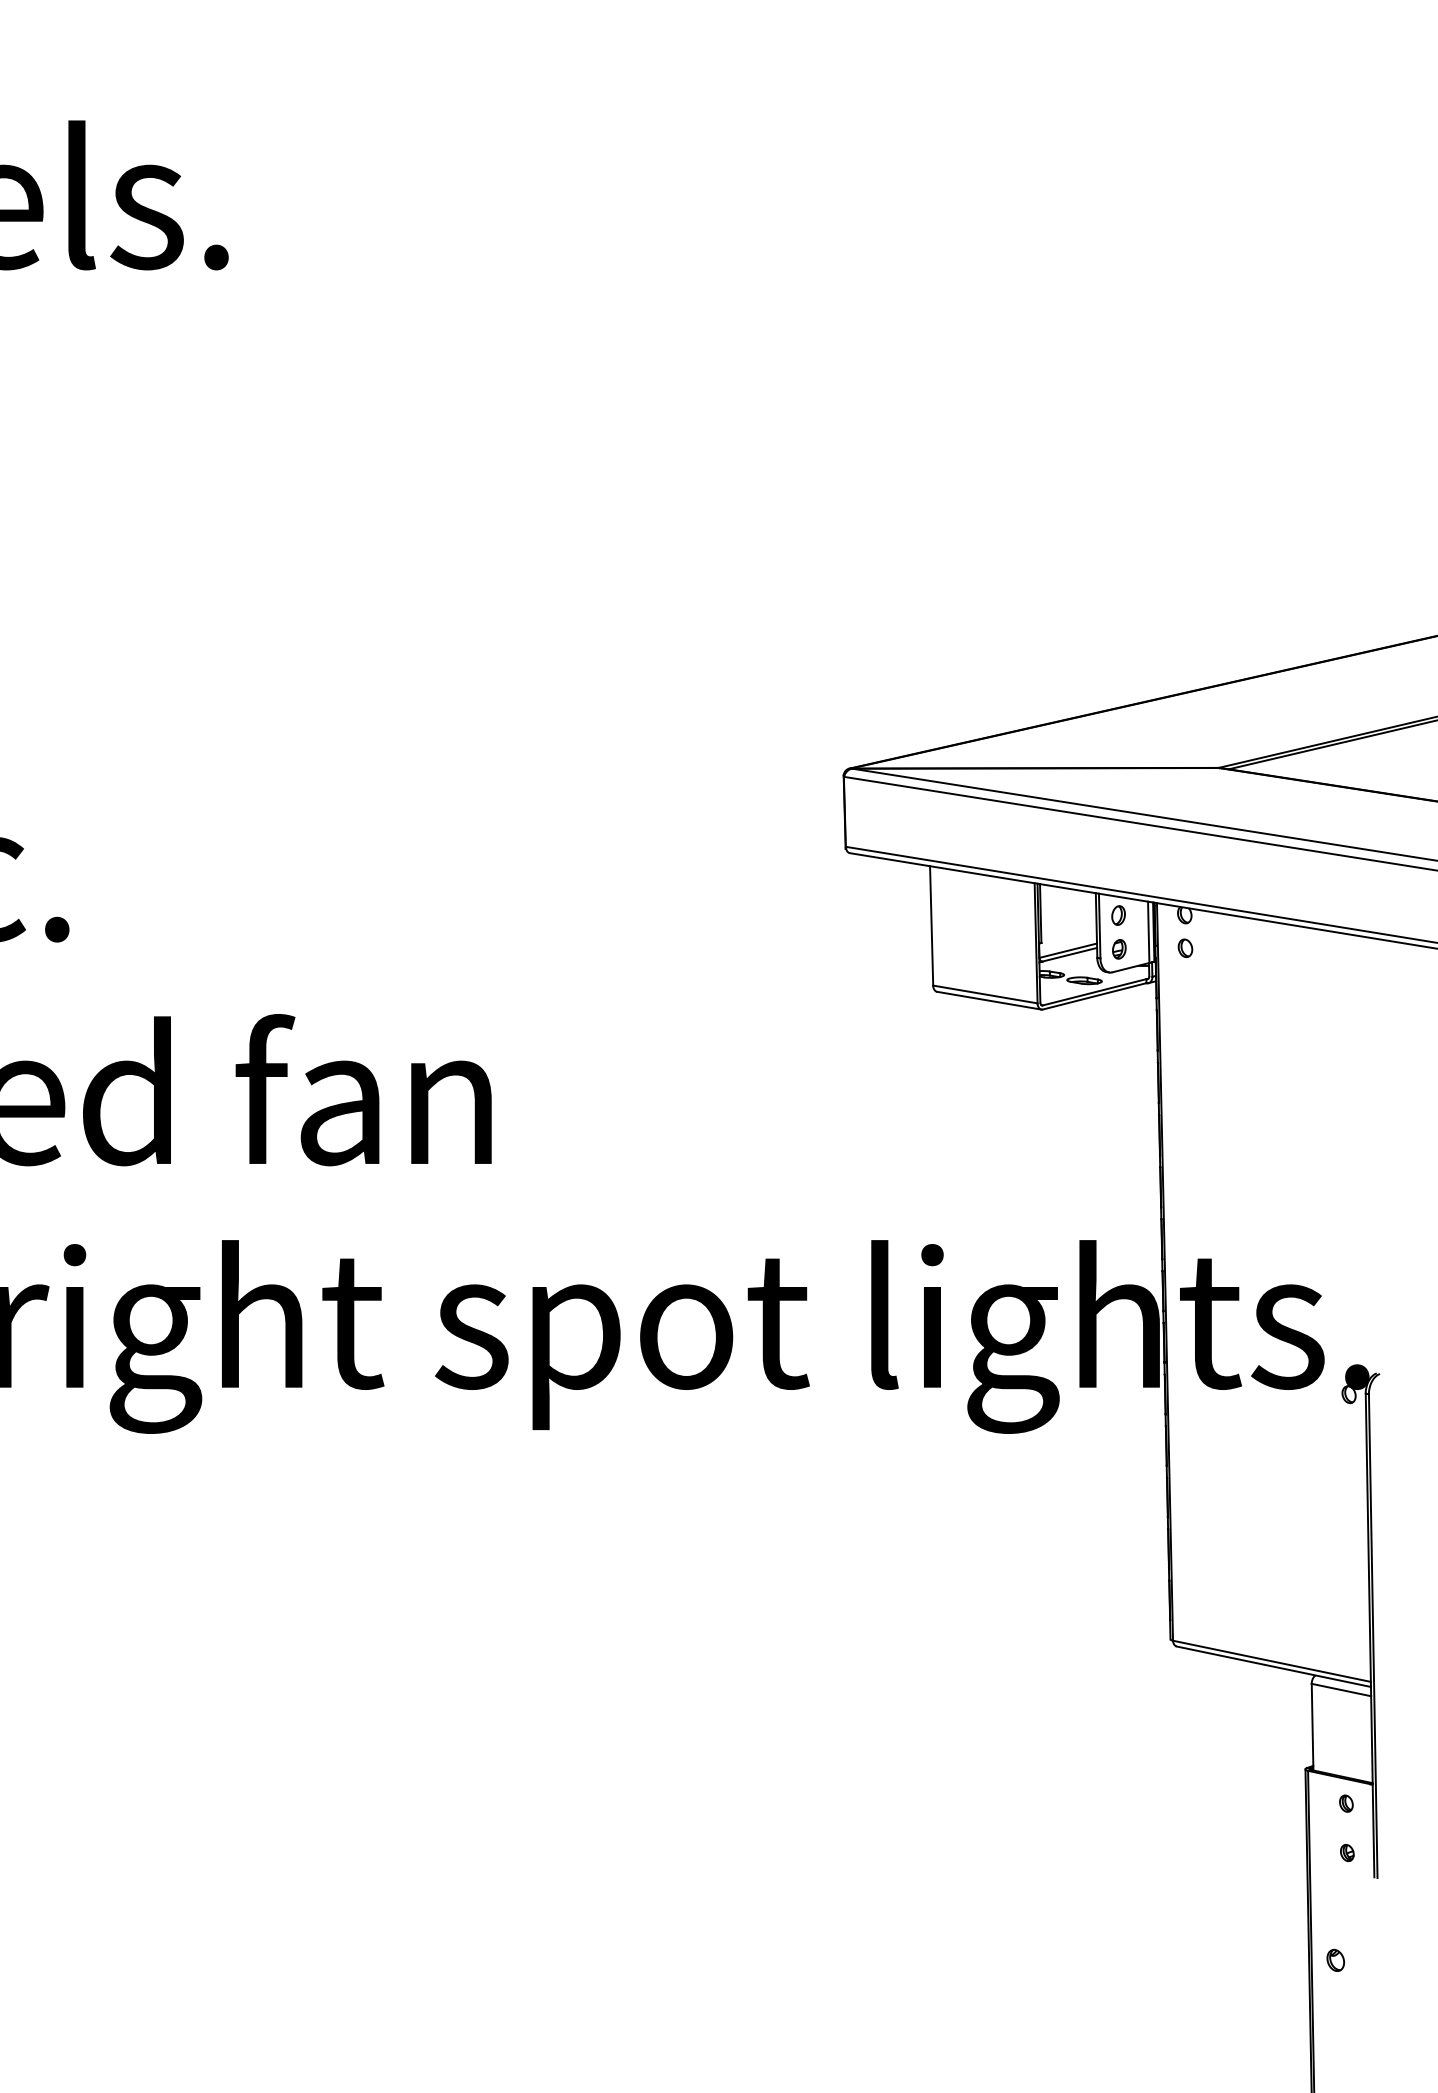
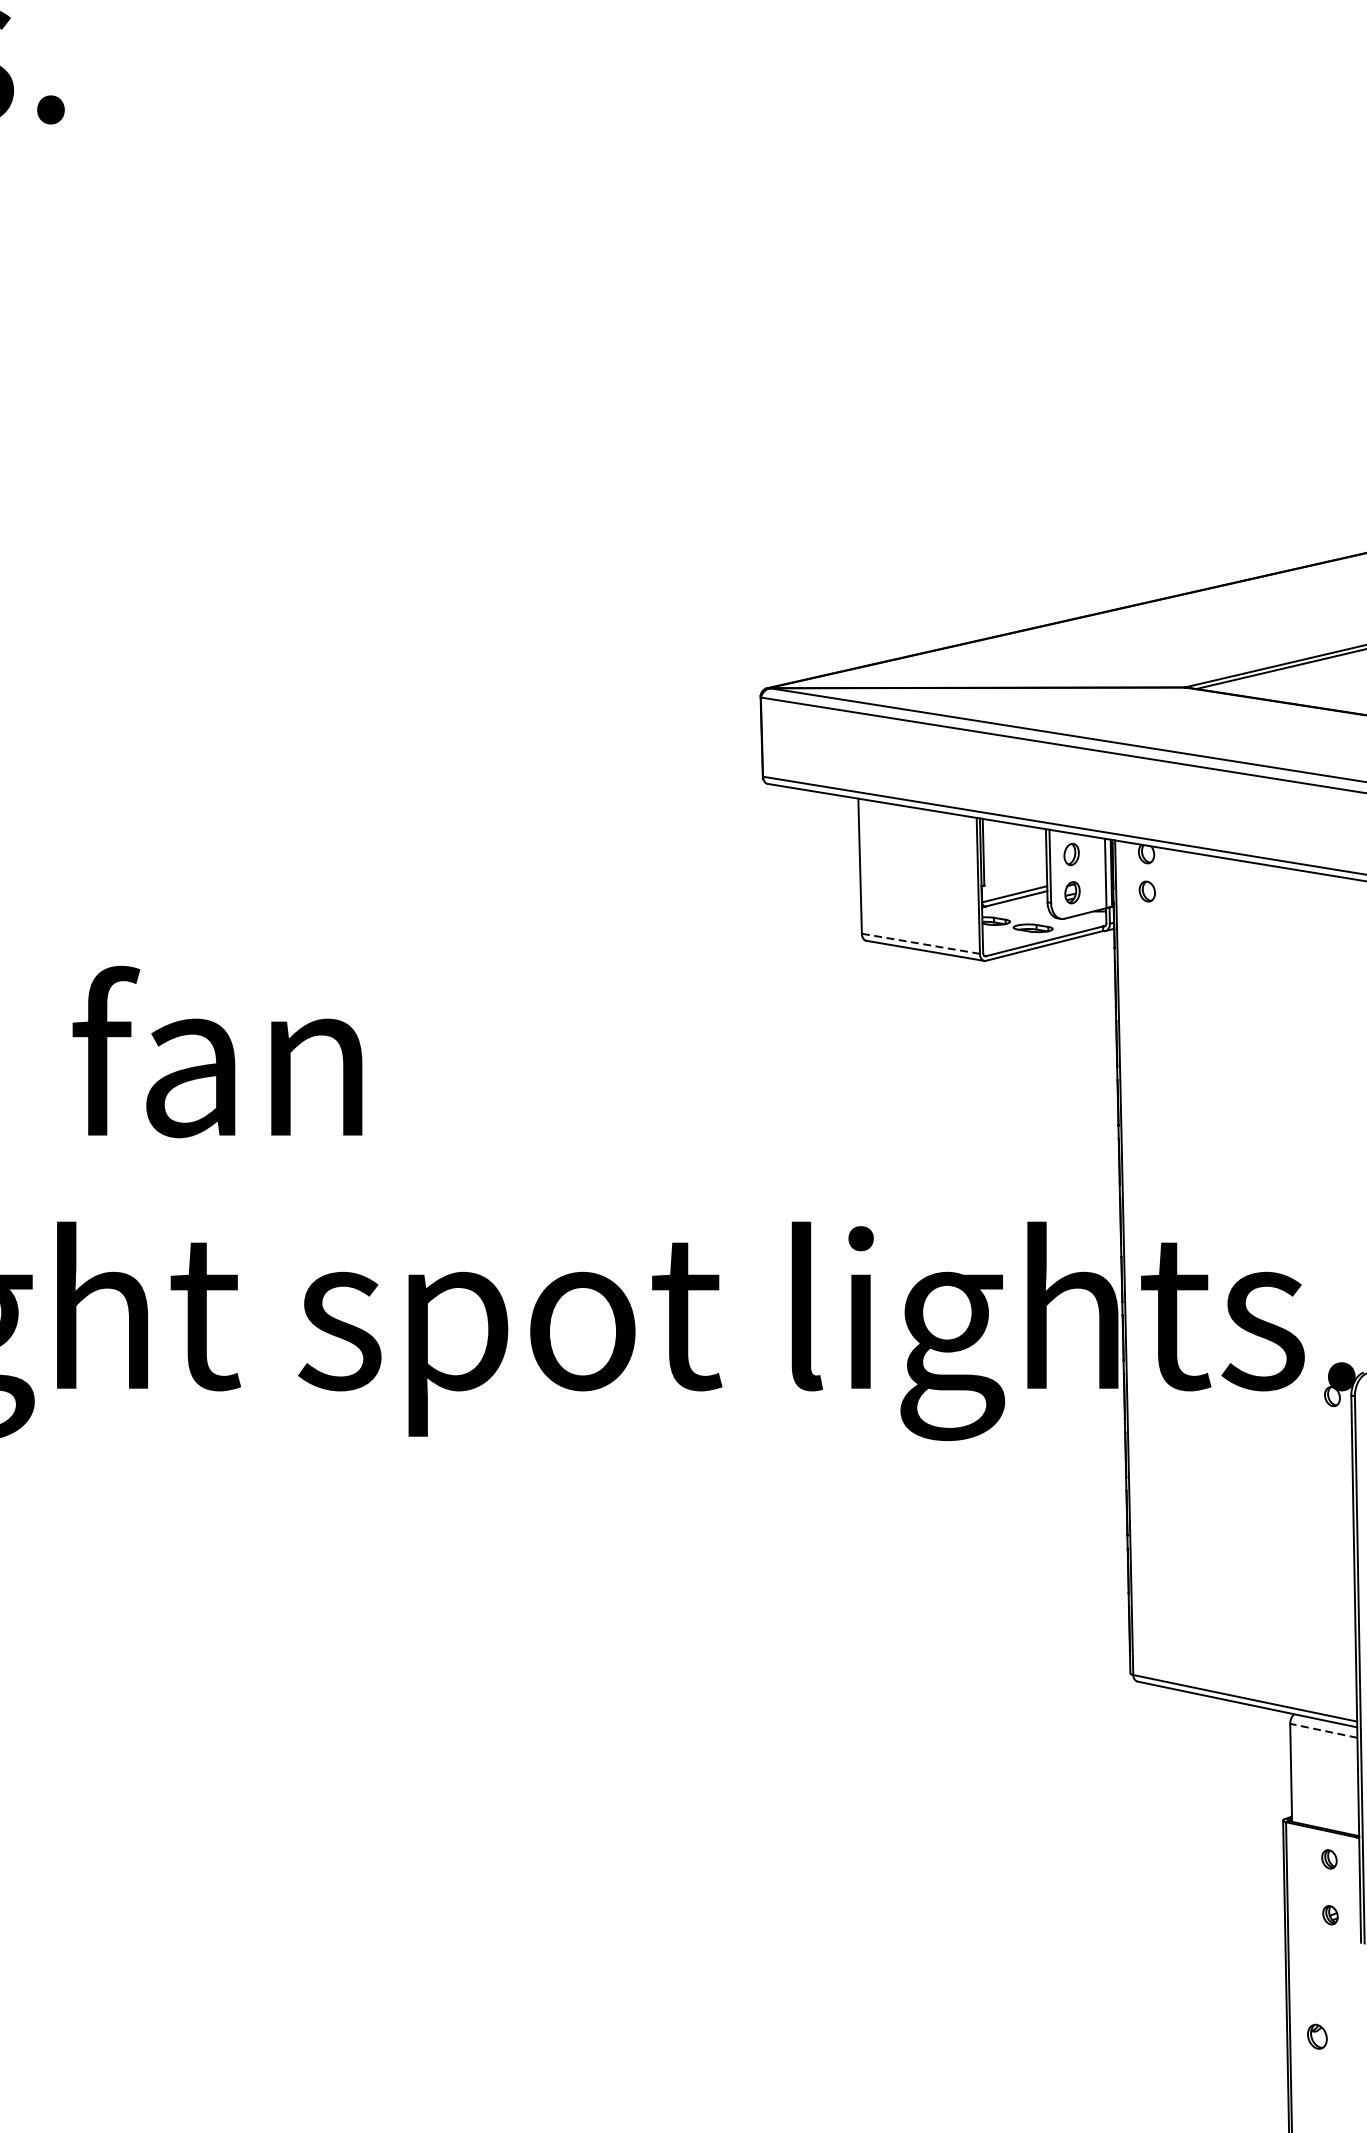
line: (985, 994) -> (921, 943), solid -> dashed
line: (1340, 1689) -> (1322, 1730), solid -> dashed

